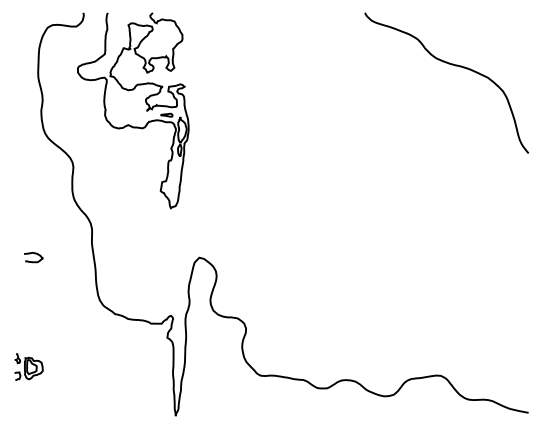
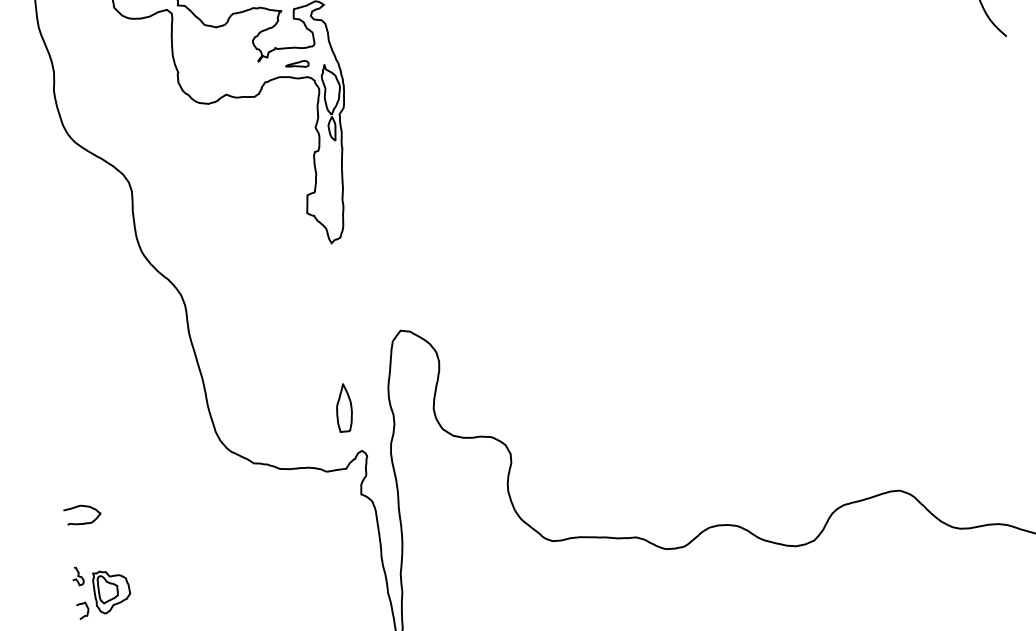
curve: (34, 254) -> (83, 508), moved
part: (164, 292) -> (342, 407), added

